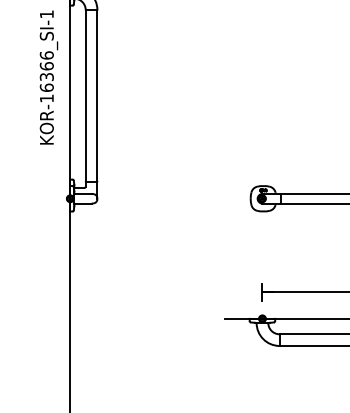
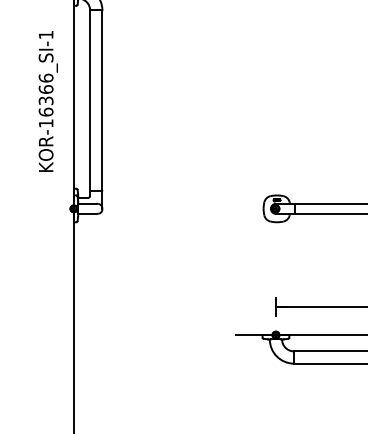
text: (48, 77) -> (47, 101), moved

